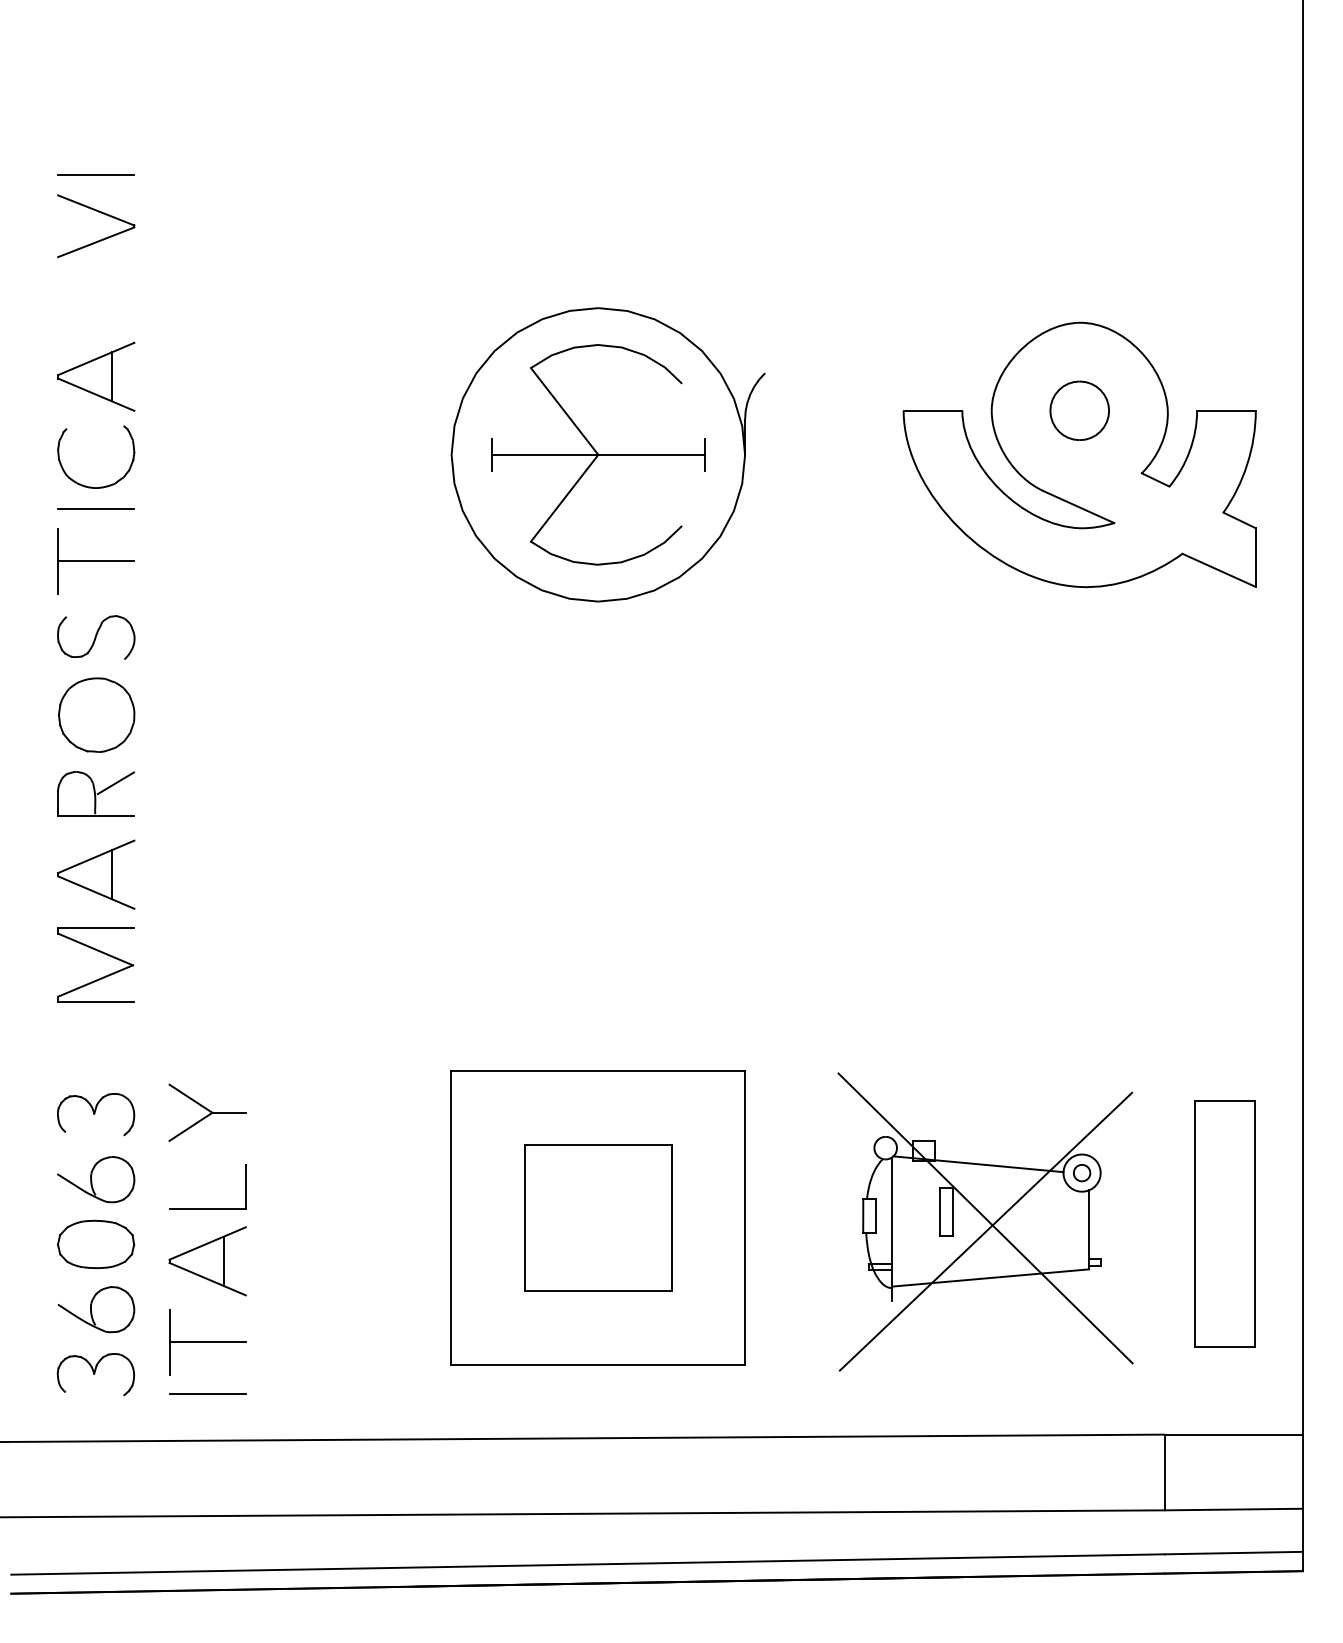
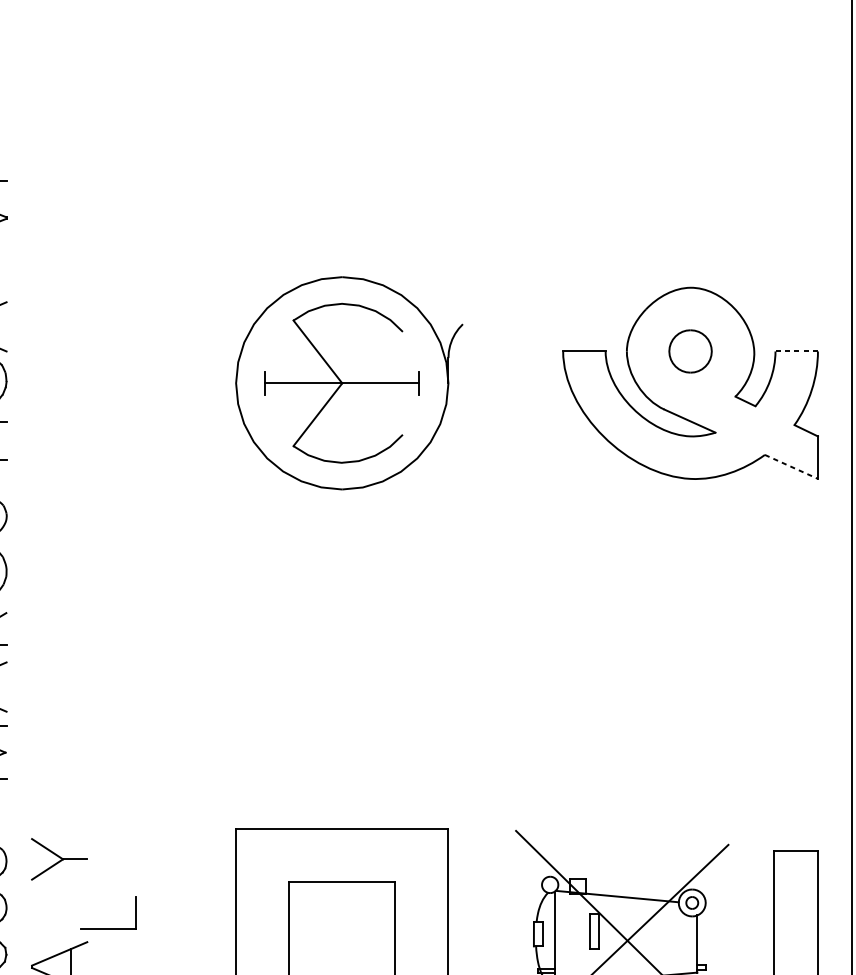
line: (1225, 410) -> (796, 351), solid -> dashed
line: (1219, 570) -> (791, 466), solid -> dashed
part: (207, 1208) -> (108, 928), moved

